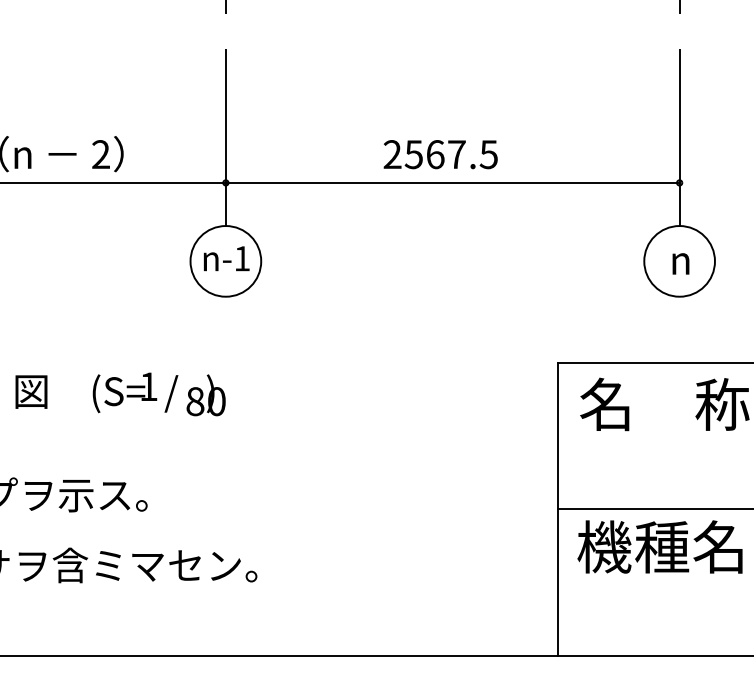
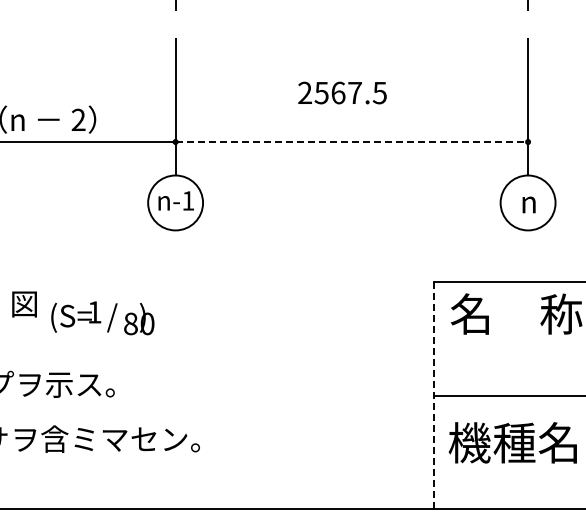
text: (440, 153) -> (342, 92), moved
line: (453, 183) -> (352, 142), solid -> dashed
text: (158, 394) -> (102, 318), moved
line: (557, 509) -> (433, 395), solid -> dashed
text: (659, 546) -> (512, 442), moved

